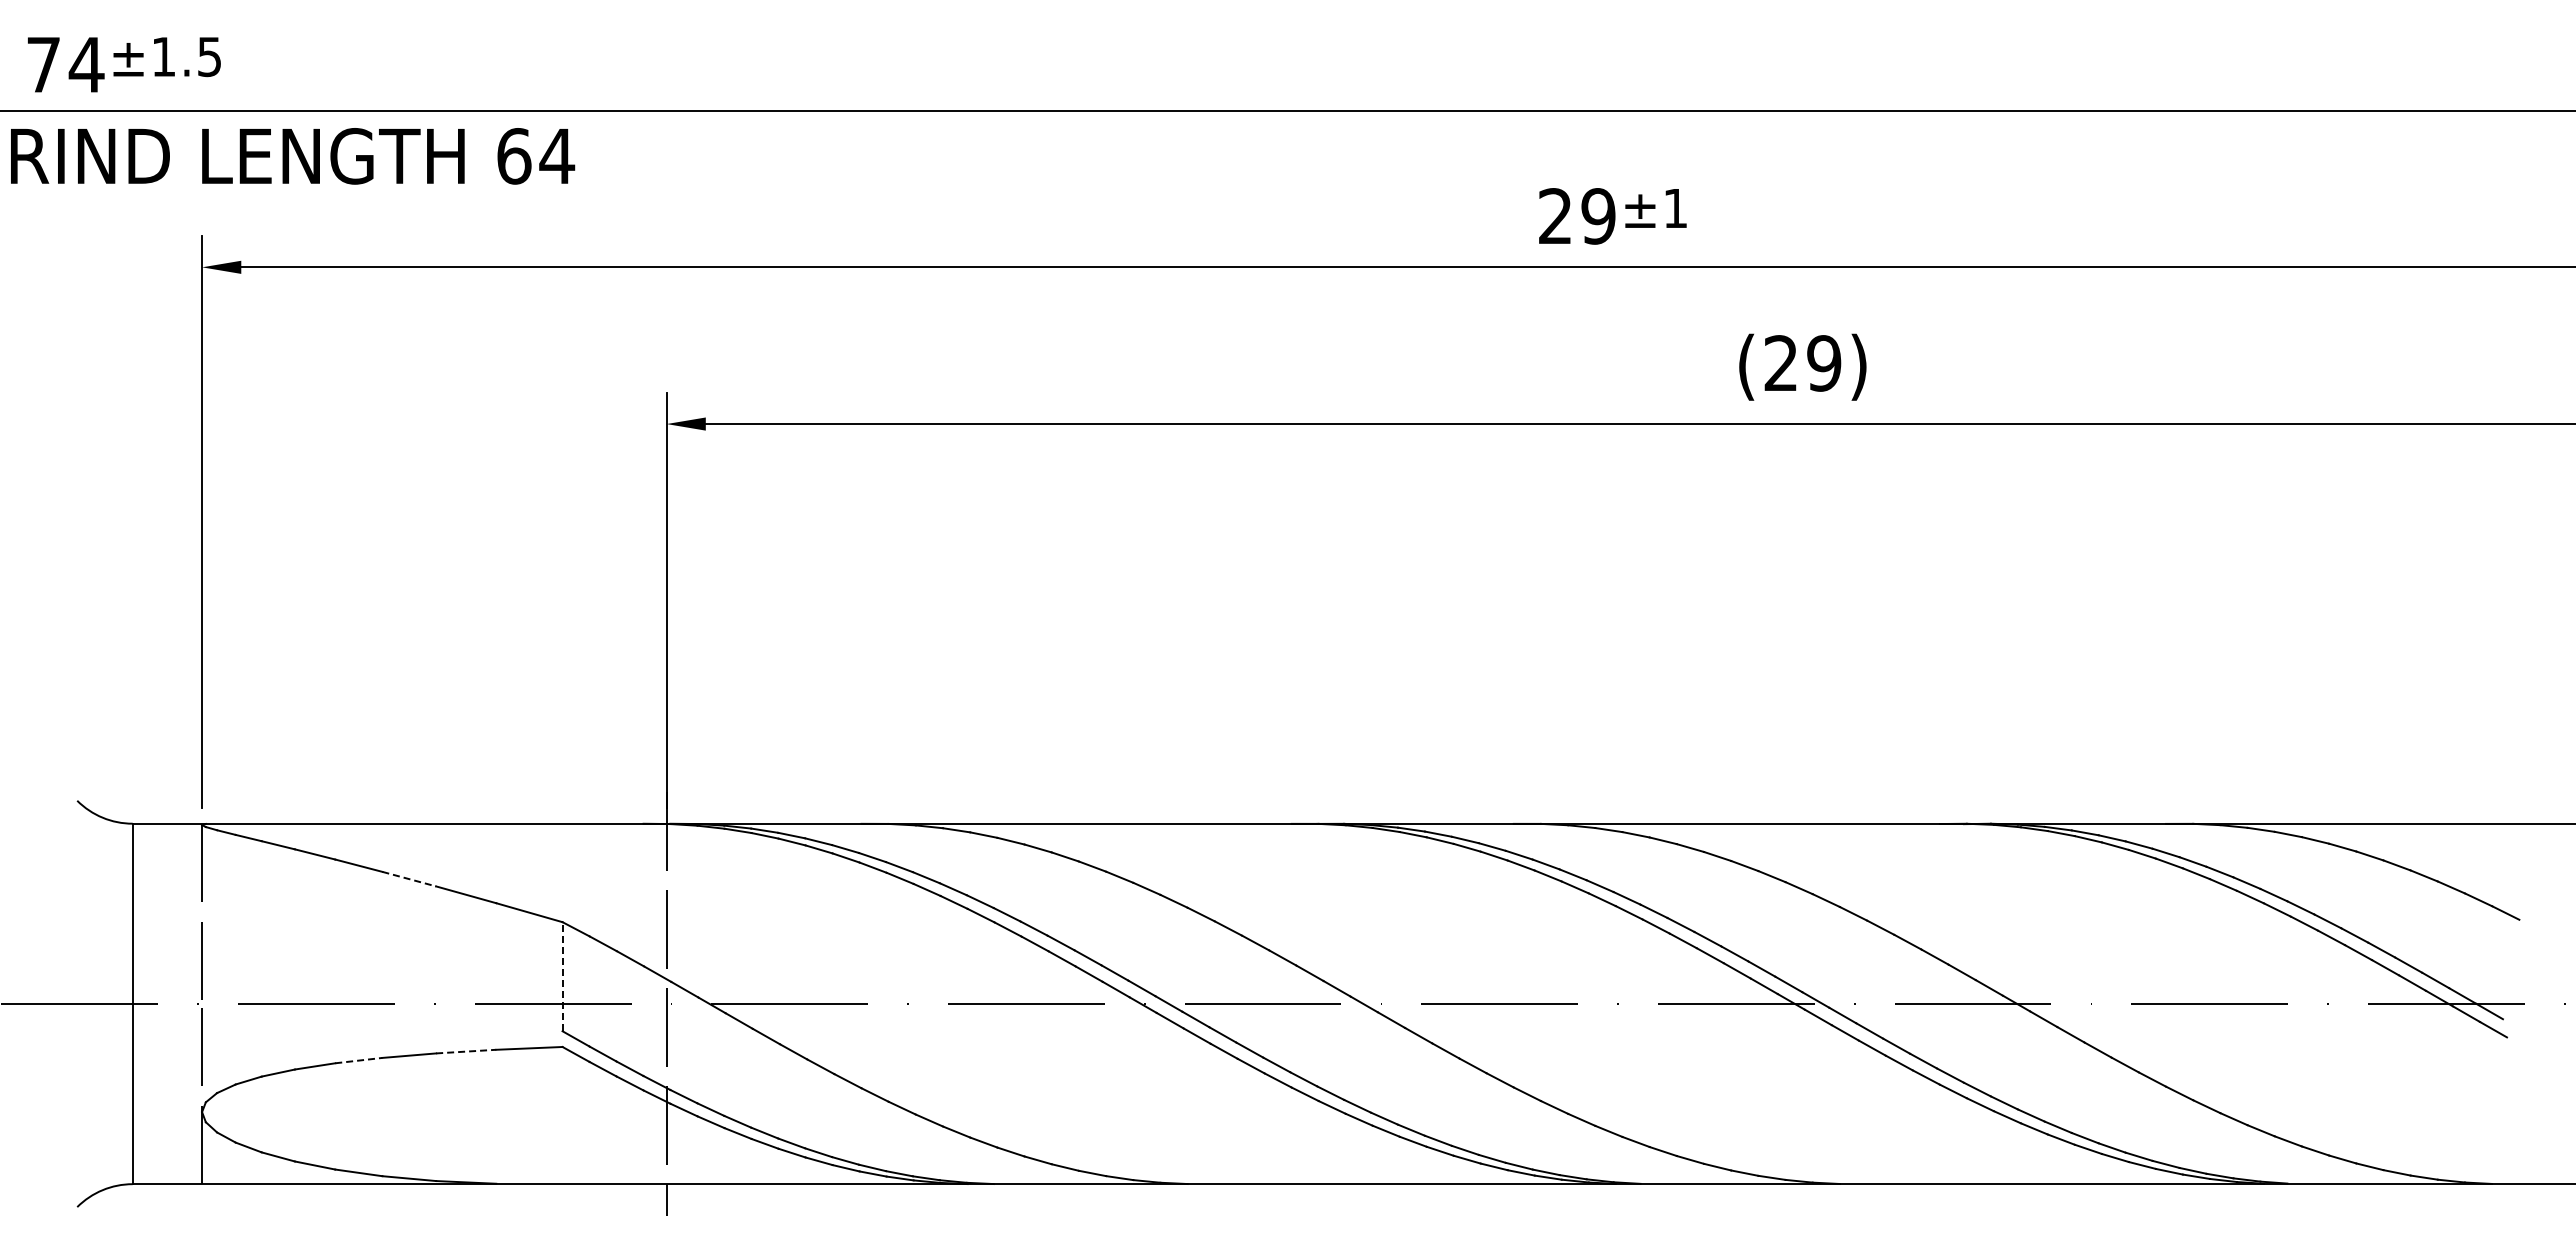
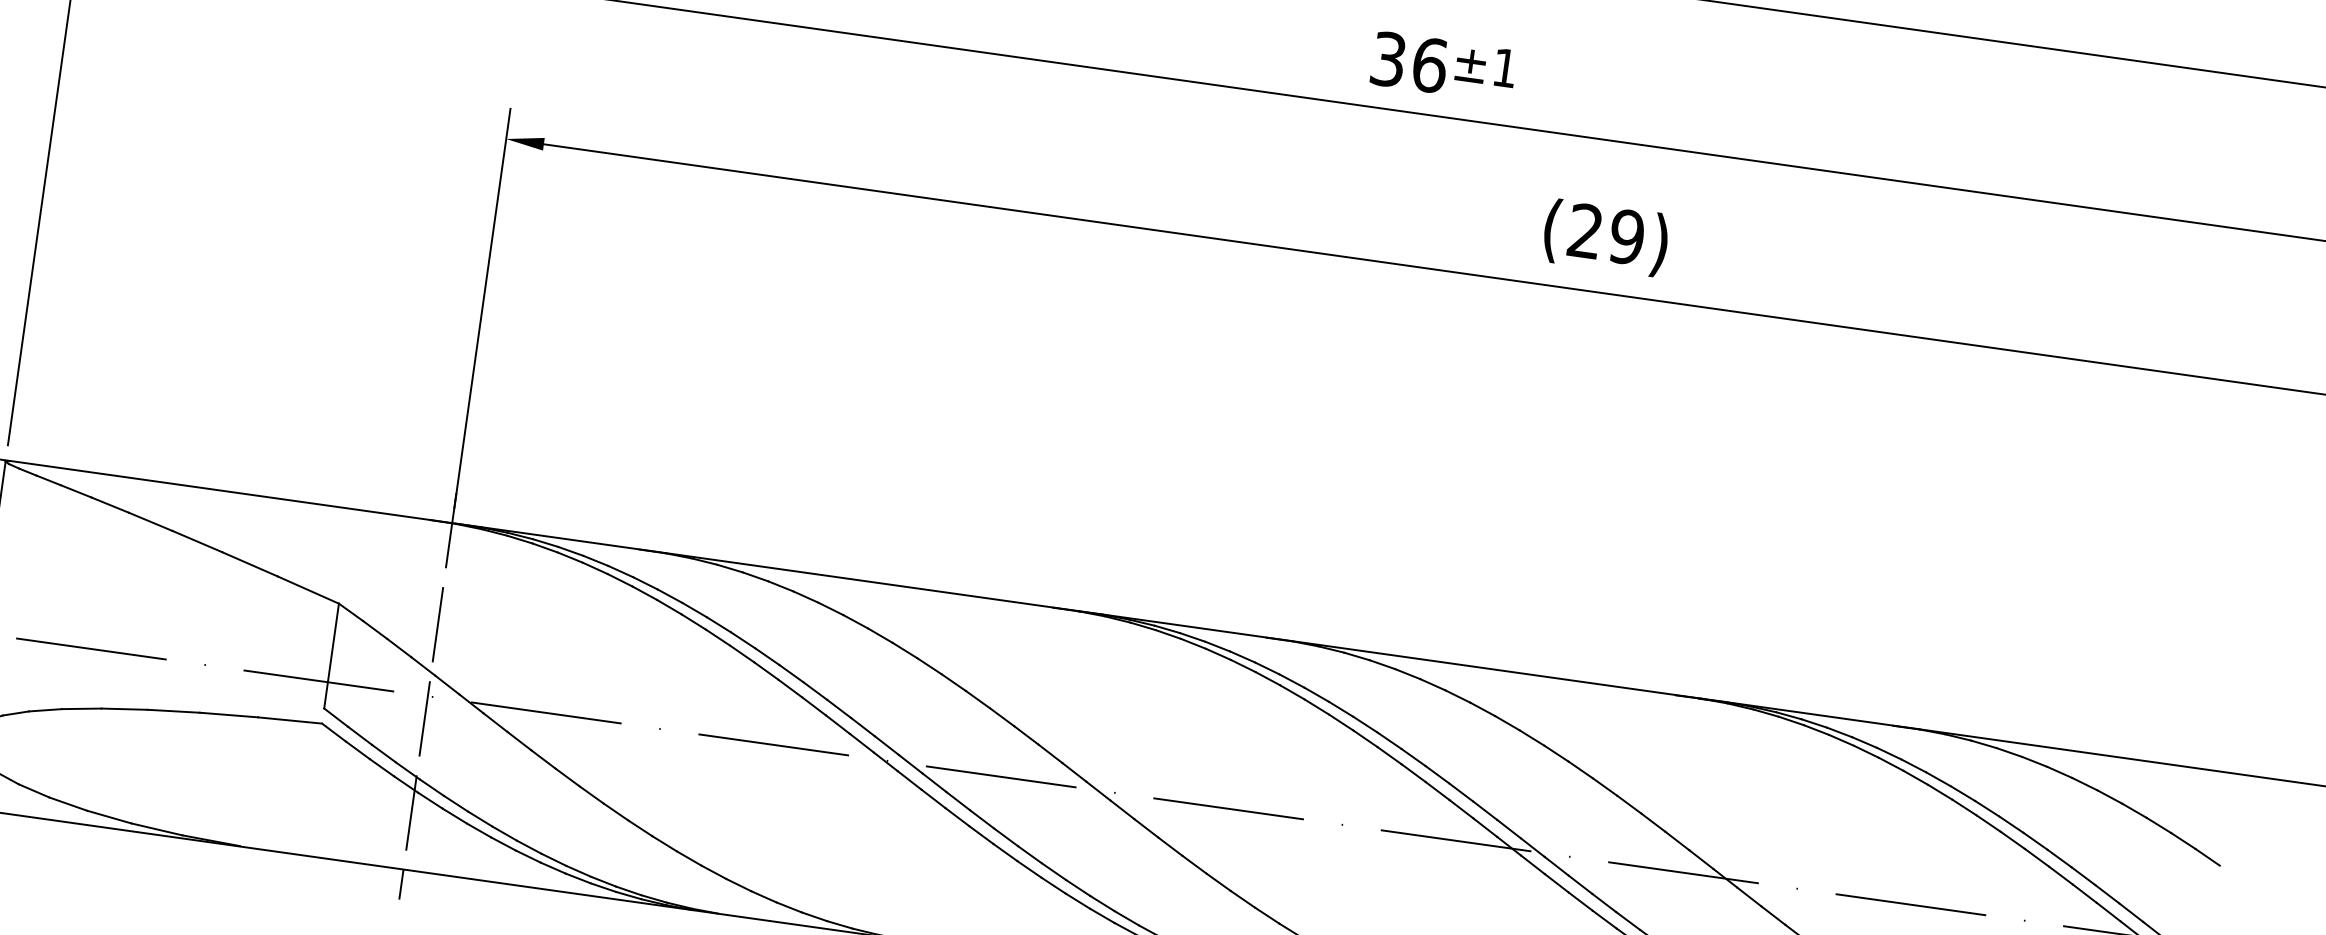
text: (1577, 216) -> (1409, 62), 29 -> 36
line: (409, 879) -> (197, 541), dashed -> solid
line: (562, 976) -> (331, 655), dashed -> solid
line: (466, 1051) -> (229, 714), dashed -> solid
line: (358, 1060) -> (124, 709), dashed -> solid

